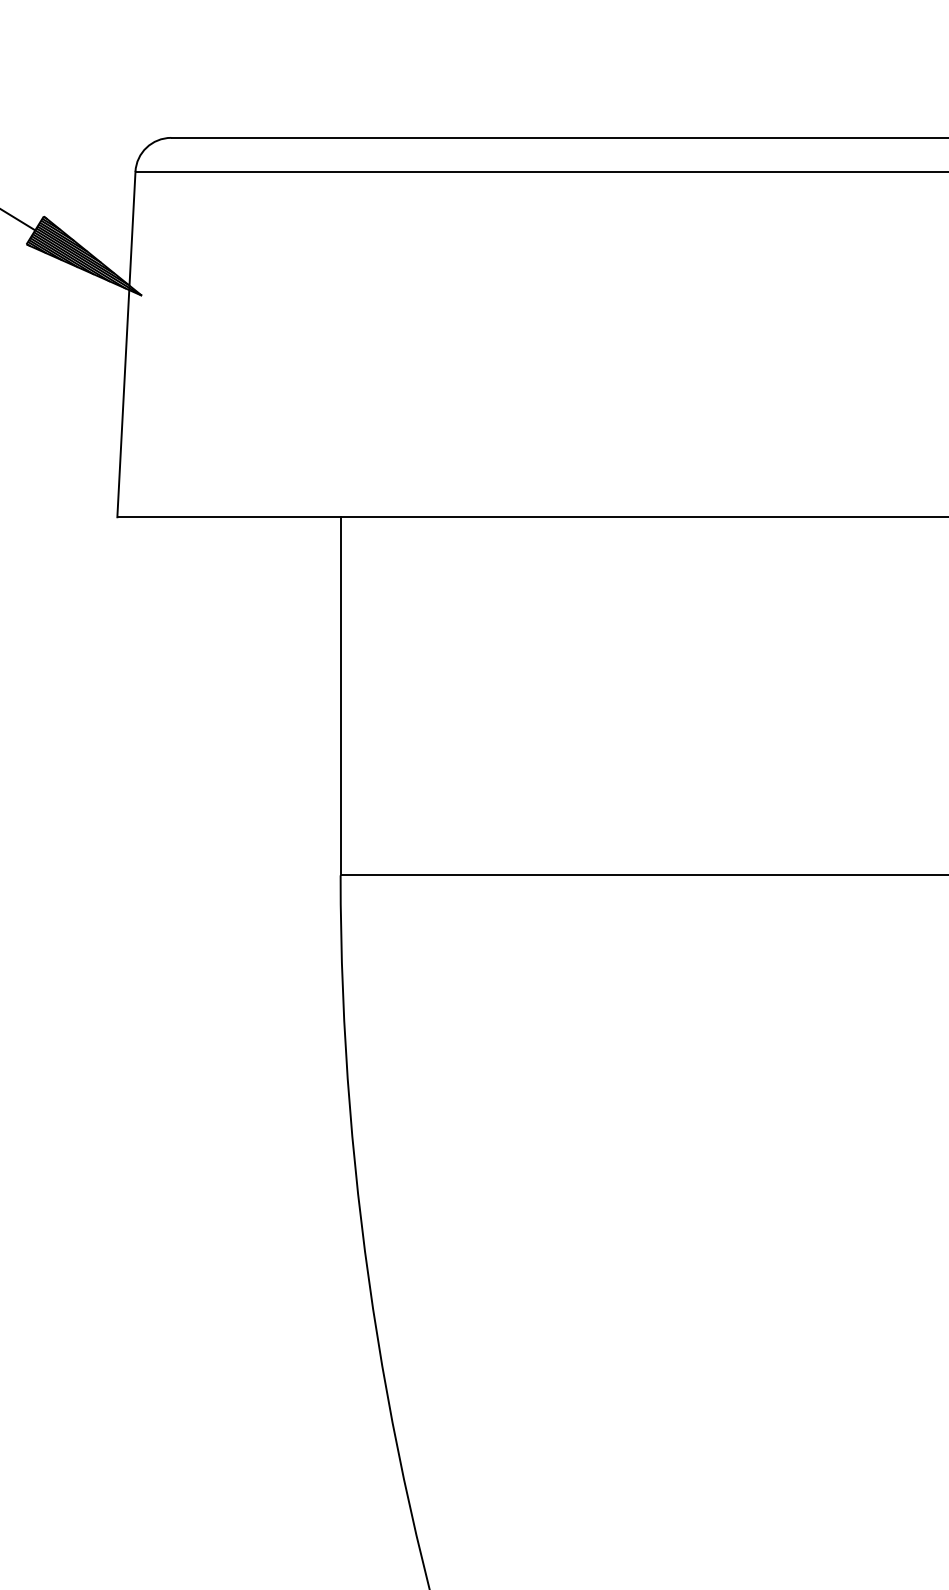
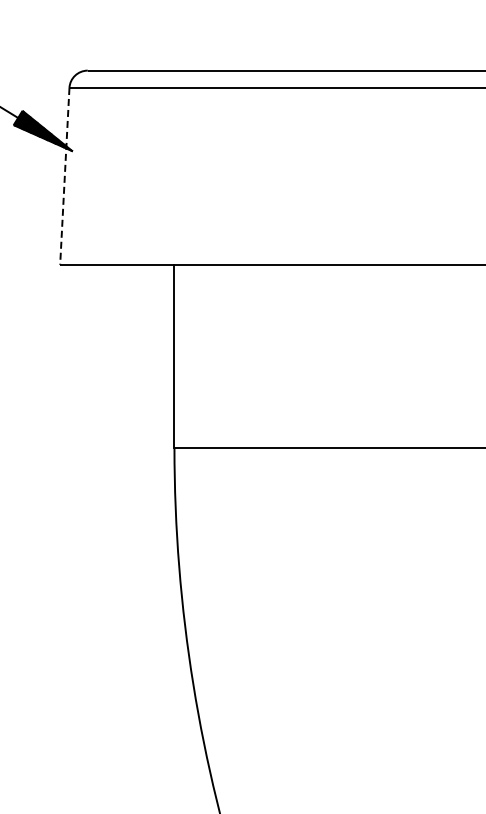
line: (125, 344) -> (64, 176), solid -> dashed

